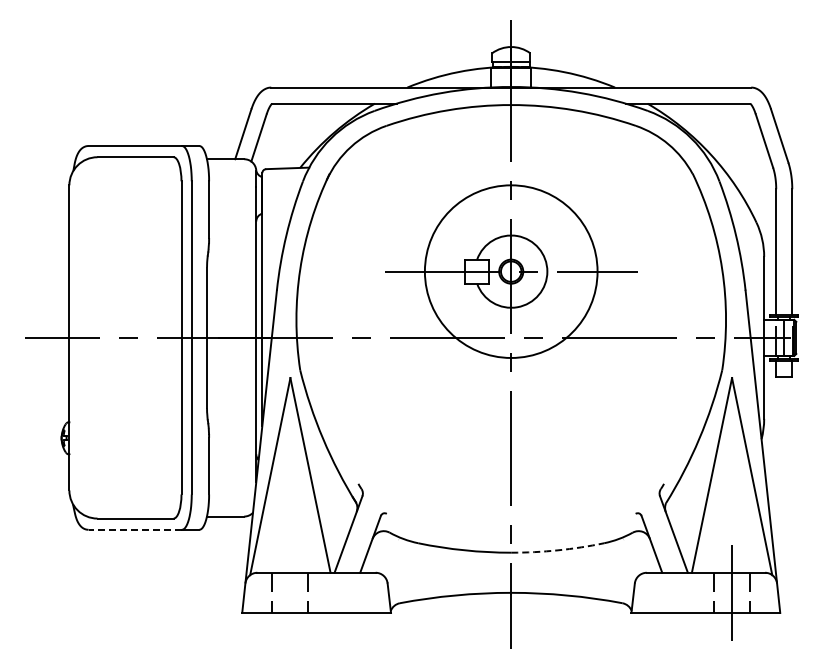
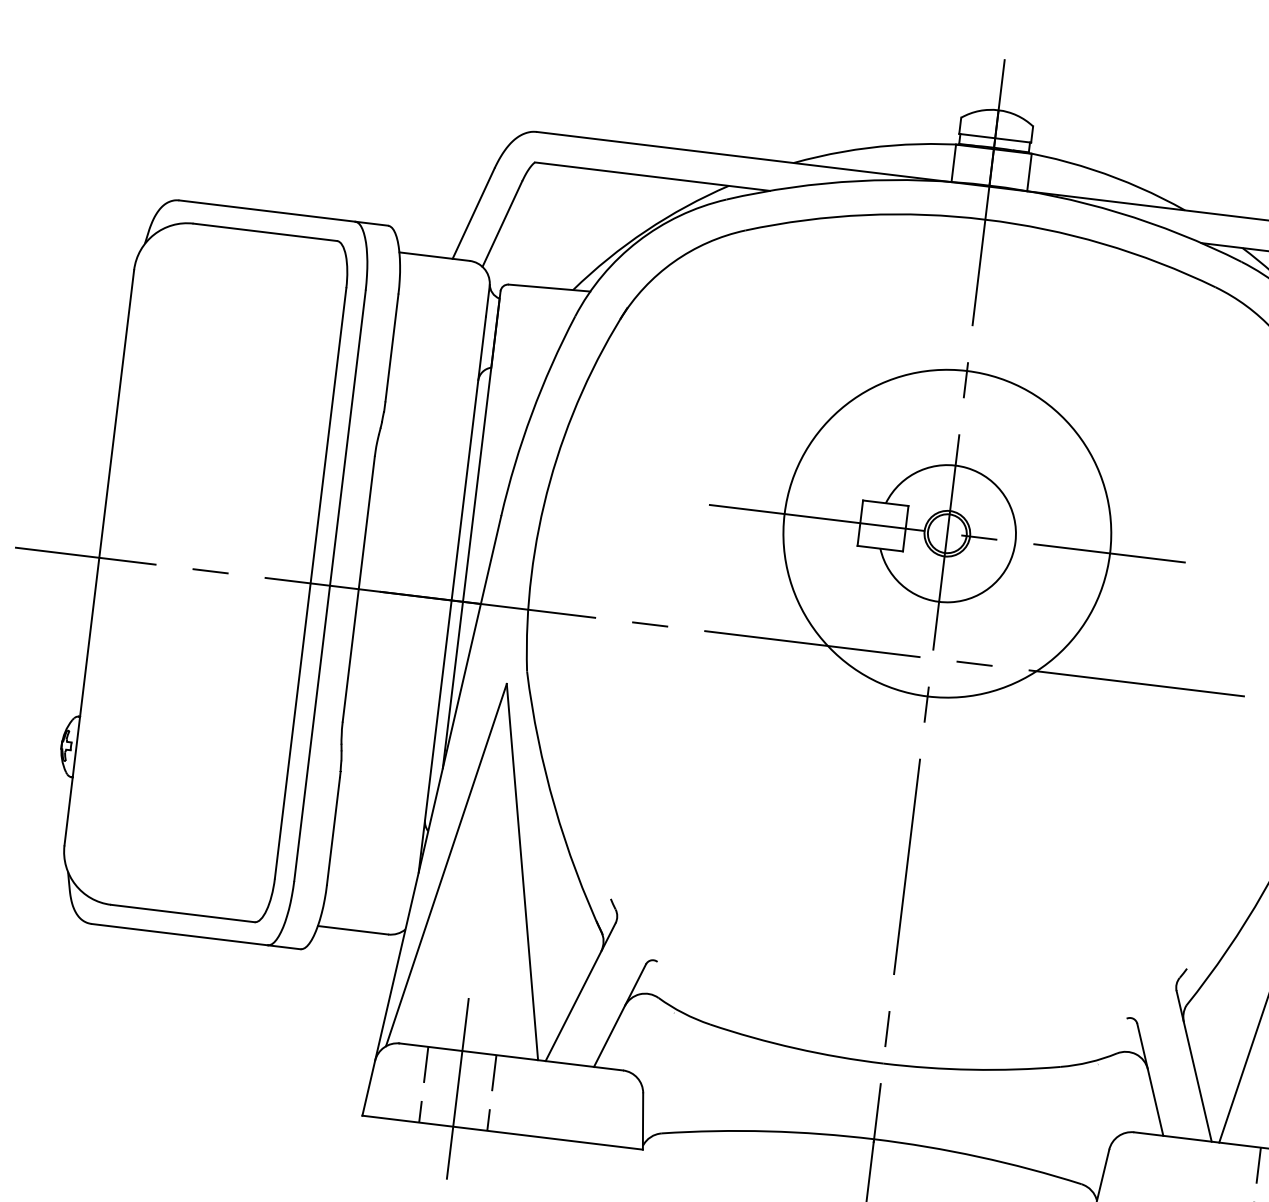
line: (135, 529) -> (180, 934), dashed -> solid
arc: (557, 550) -> (970, 1069), dashed -> solid
line: (290, 592) -> (458, 1088), added

